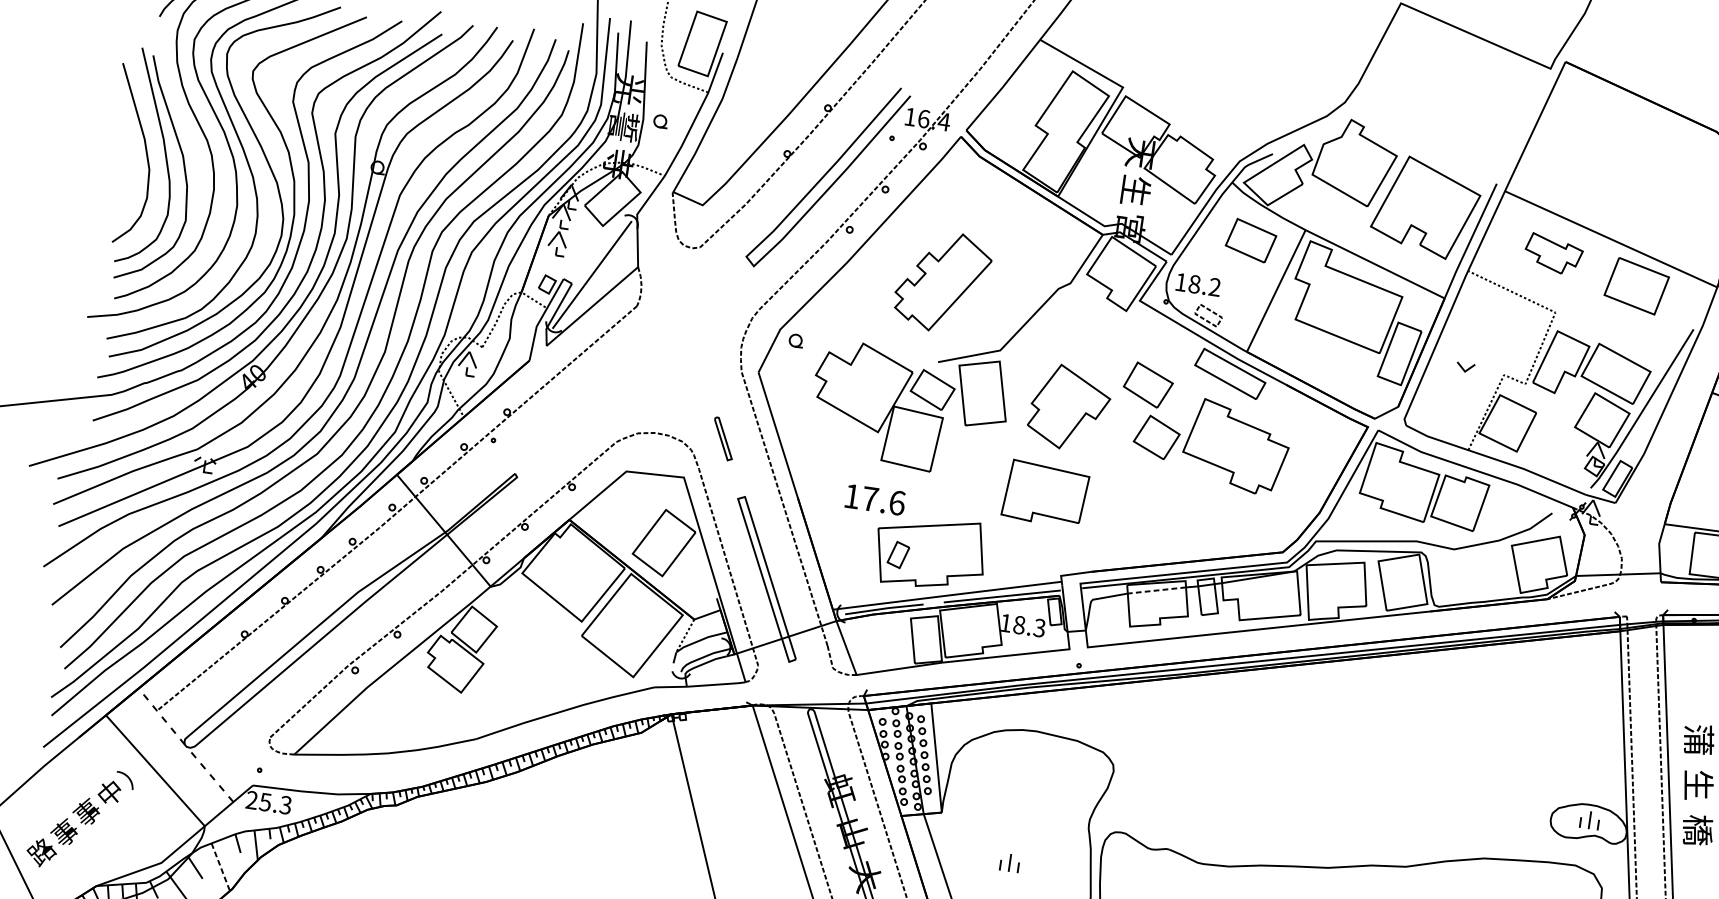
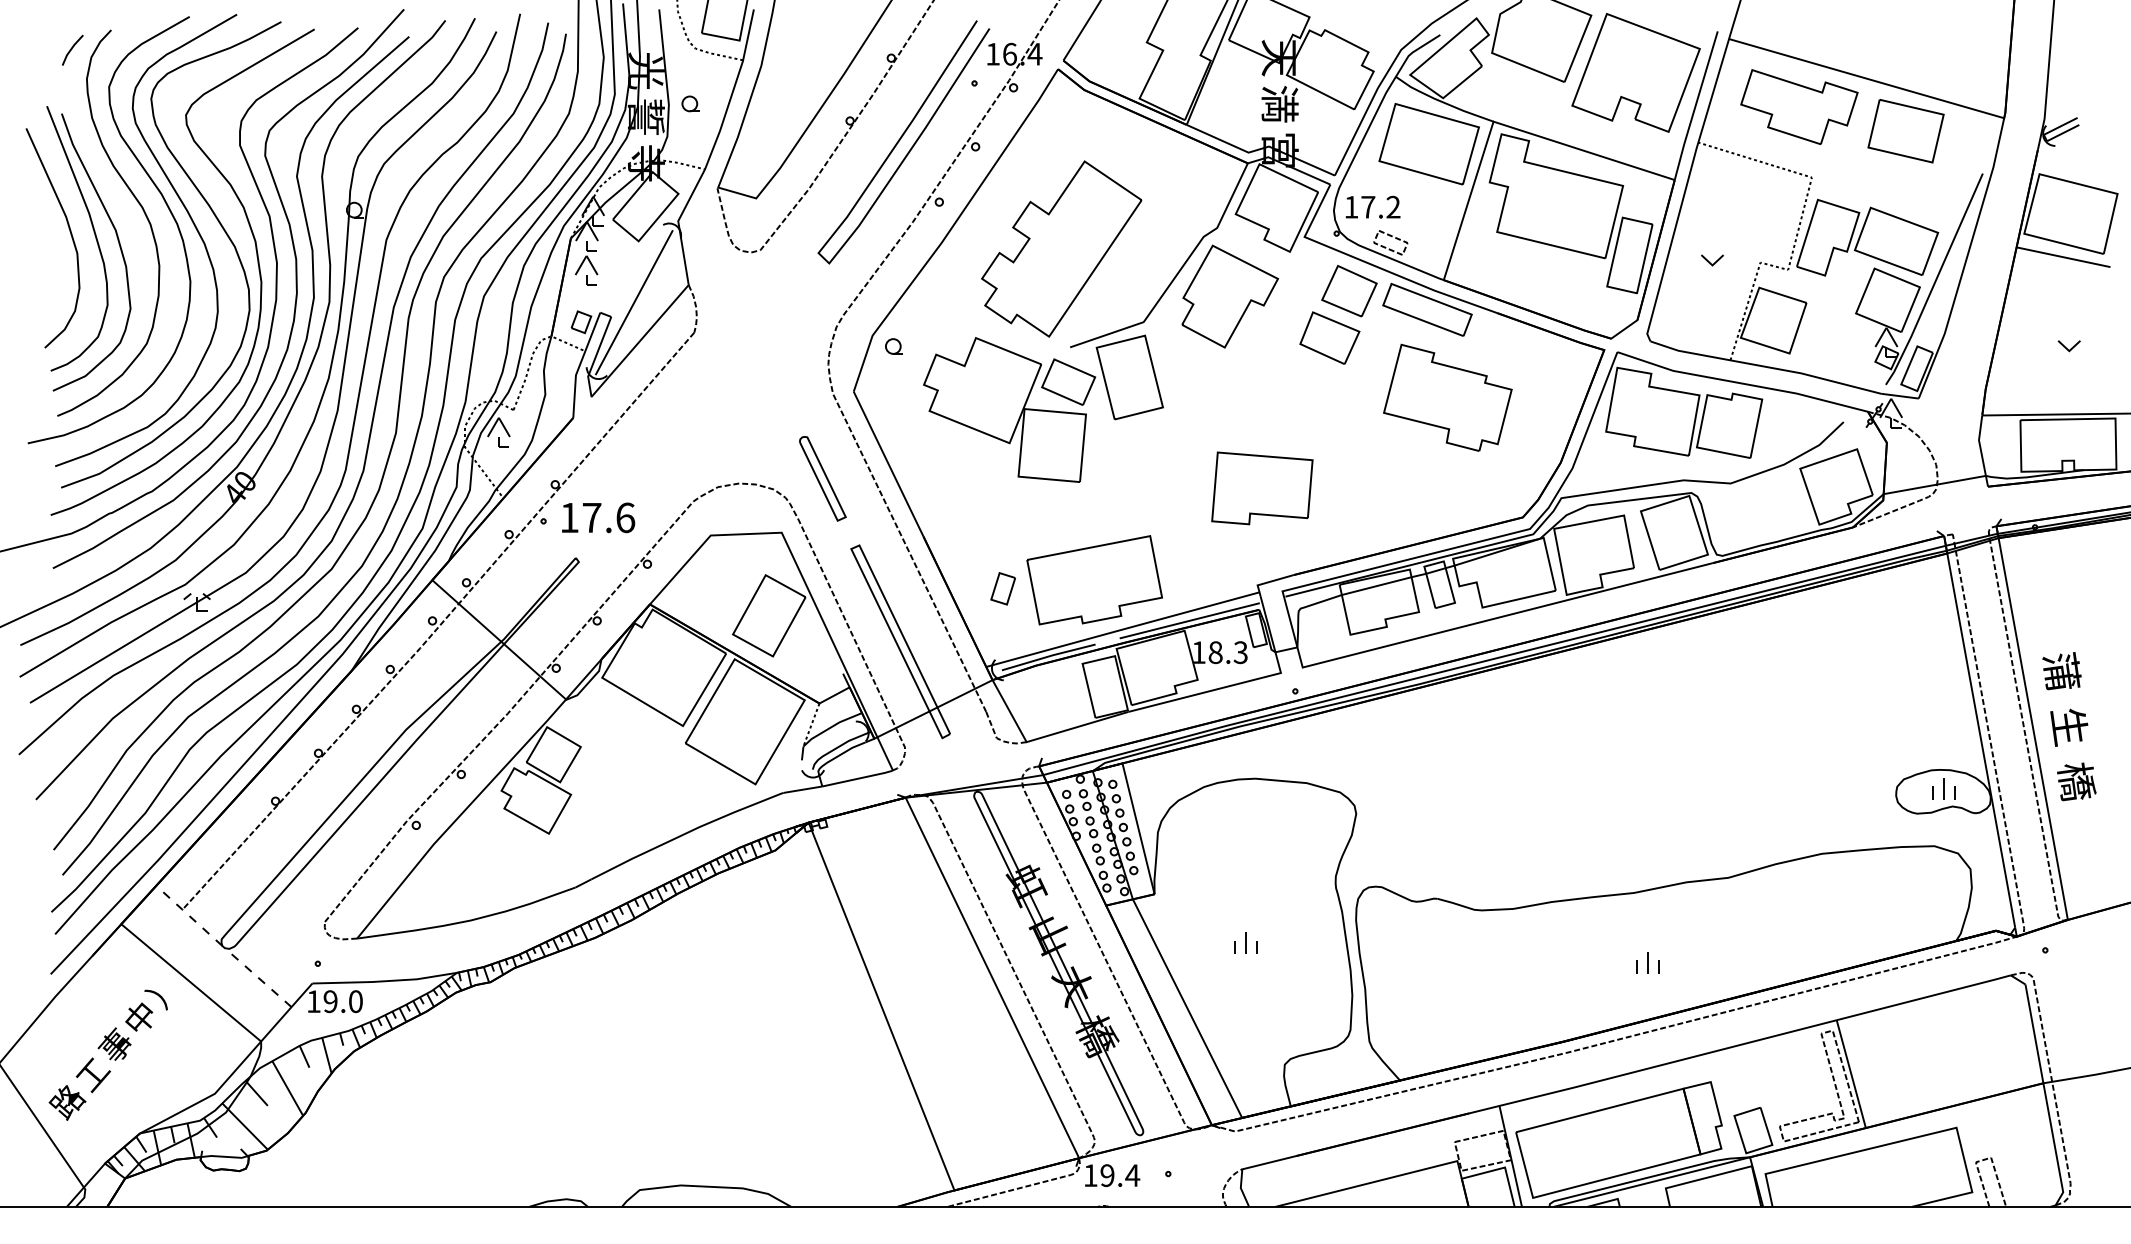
text: (1135, 191) -> (1279, 104), 生 -> 満
part: (1250, 240) -> (1428, 144), size x1.67
part: (1553, 253) -> (1799, 106), size x1.67
part: (942, 281) -> (1061, 248), size x1.43
text: (1194, 283) -> (1368, 206), 18.2 -> 17.2
part: (1069, 407) -> (1230, 296), moved
part: (1156, 436) -> (1349, 290), moved
part: (723, 438) -> (822, 478), size x1.67
part: (1045, 493) -> (1262, 488), moved
text: (875, 499) -> (598, 517), moved
part: (897, 554) -> (1002, 588), moved
line: (1156, 590) -> (1376, 586), dashed -> solid
text: (268, 802) -> (334, 1001), 25.3 -> 19.0
text: (65, 832) -> (92, 1074), 事 -> 工
line: (221, 867) -> (288, 1088), dashed -> solid

